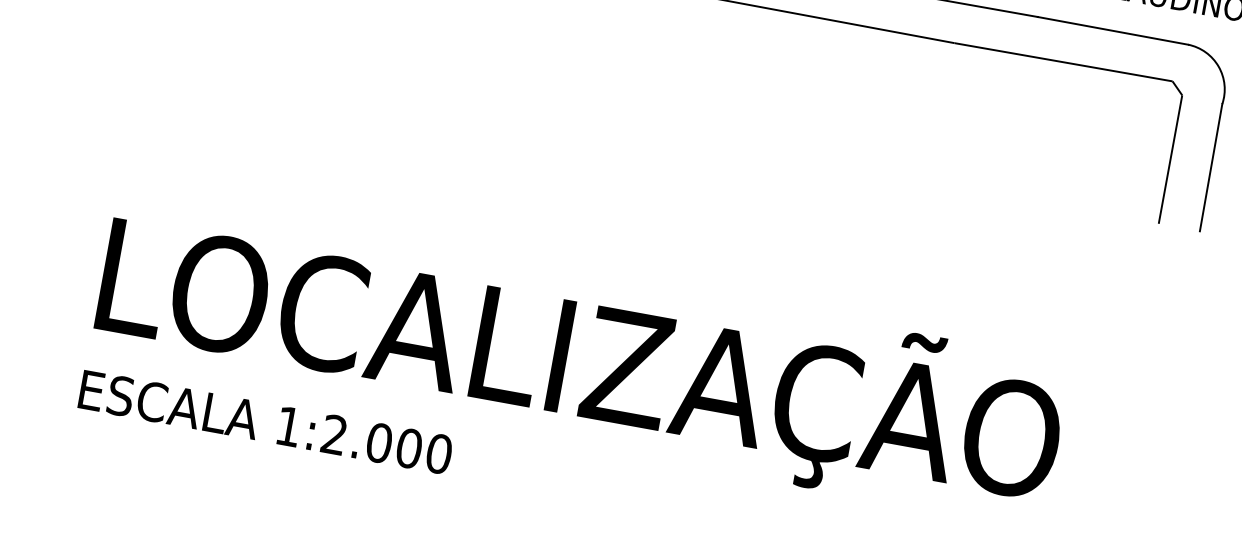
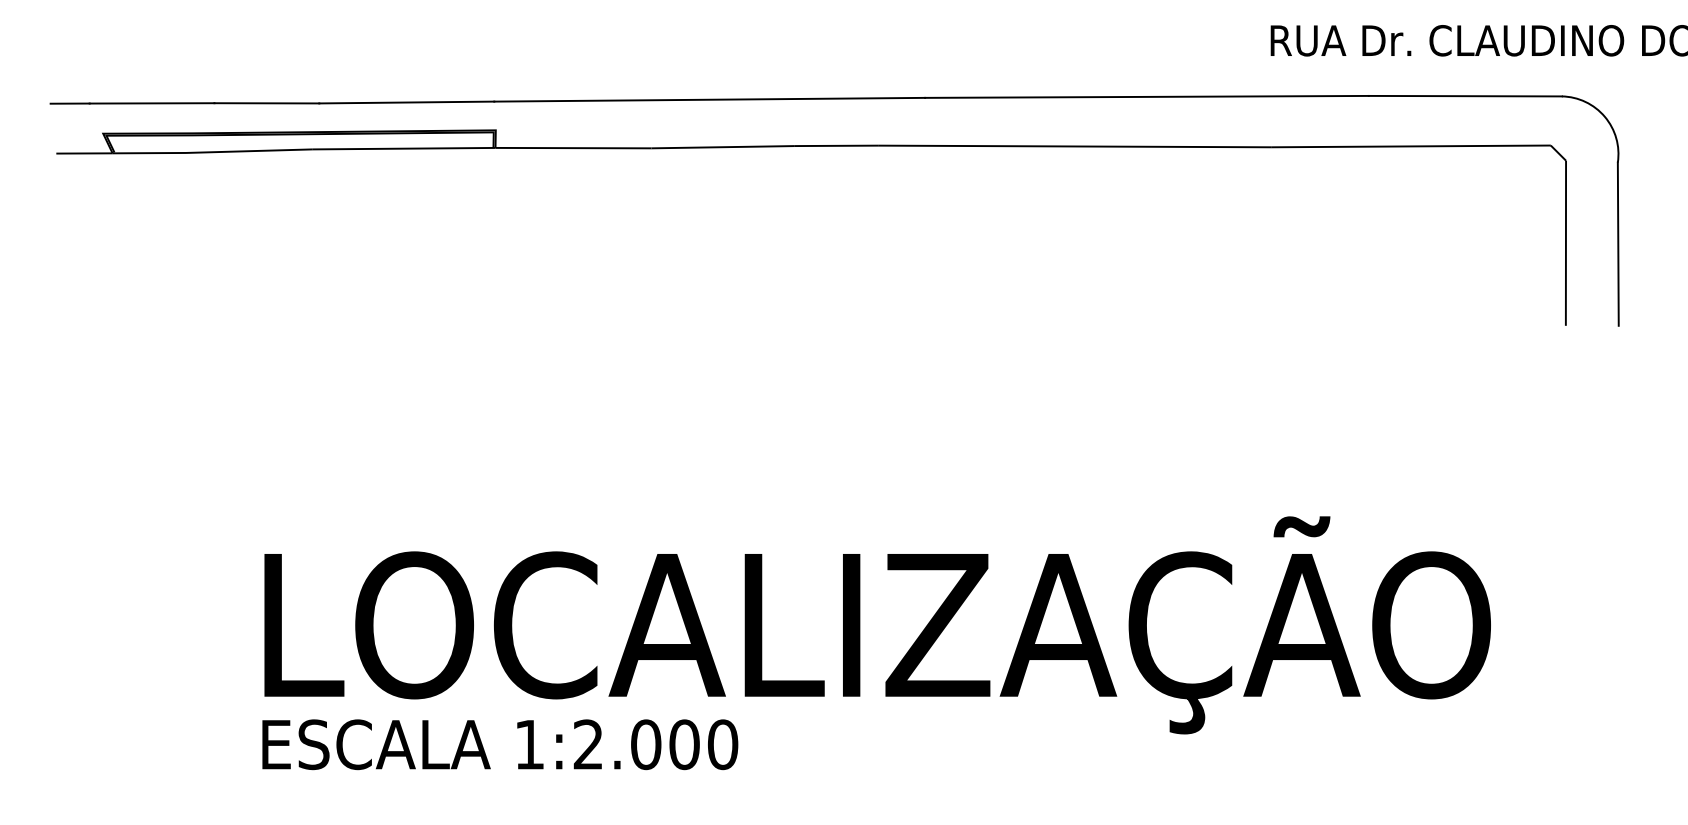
text: (266, 422) -> (500, 744), moved

